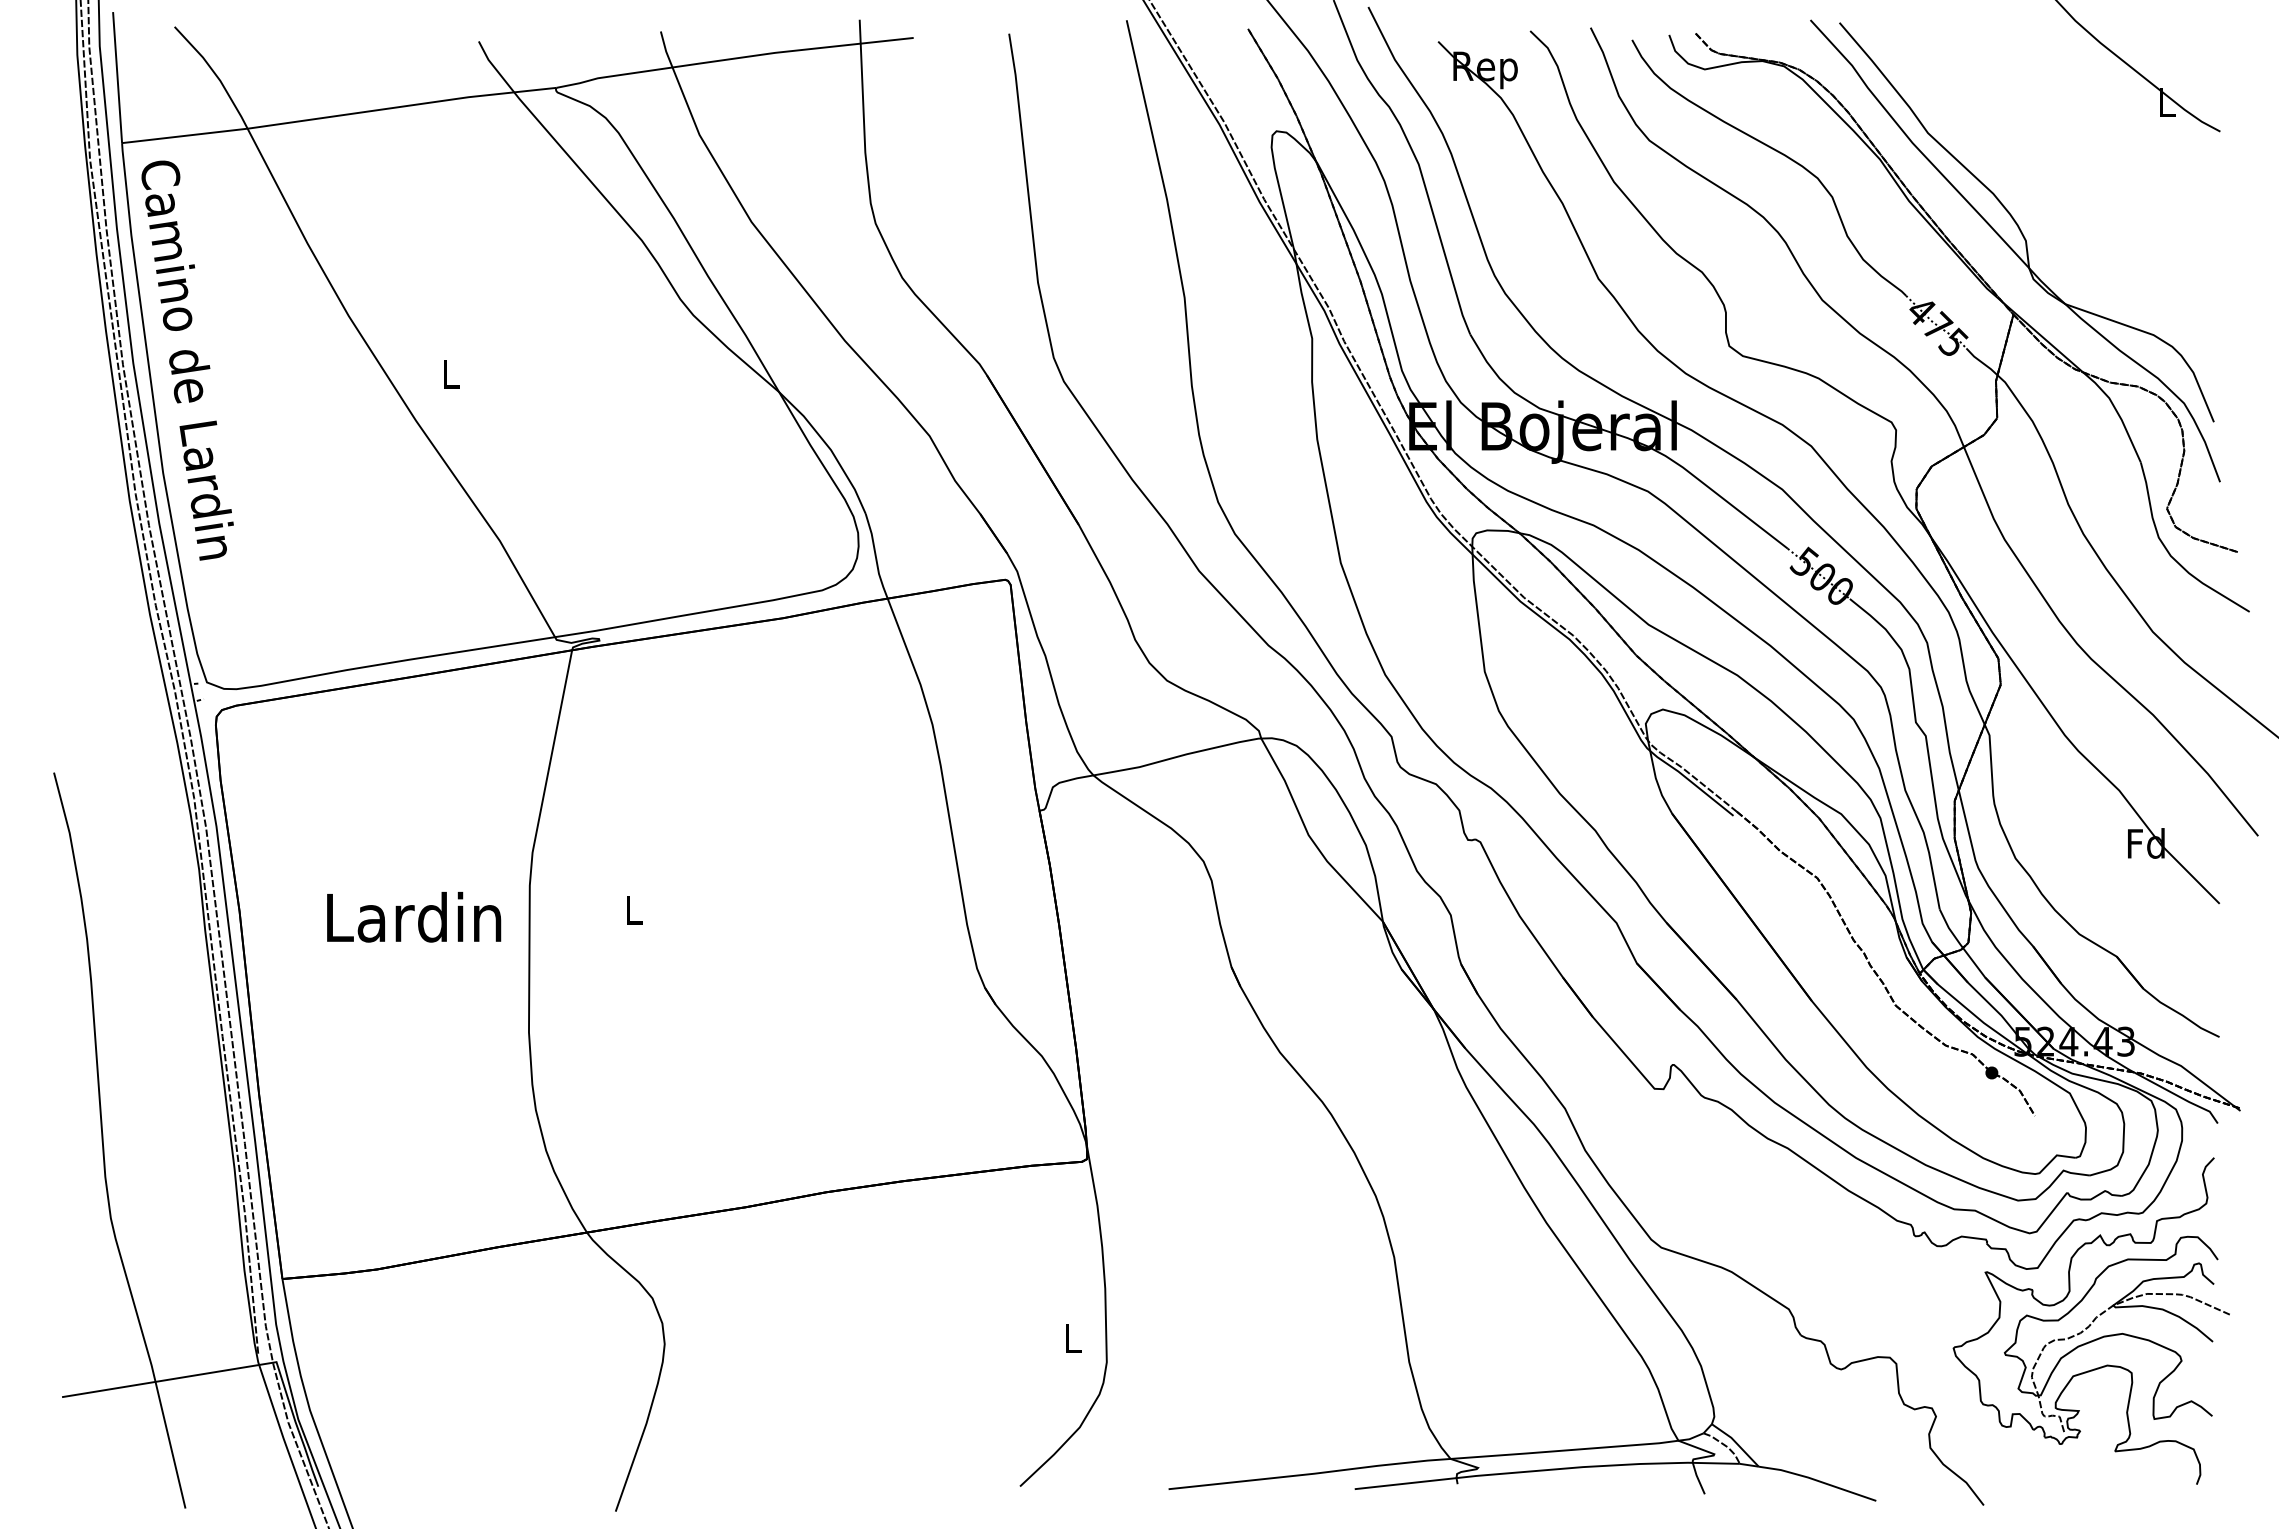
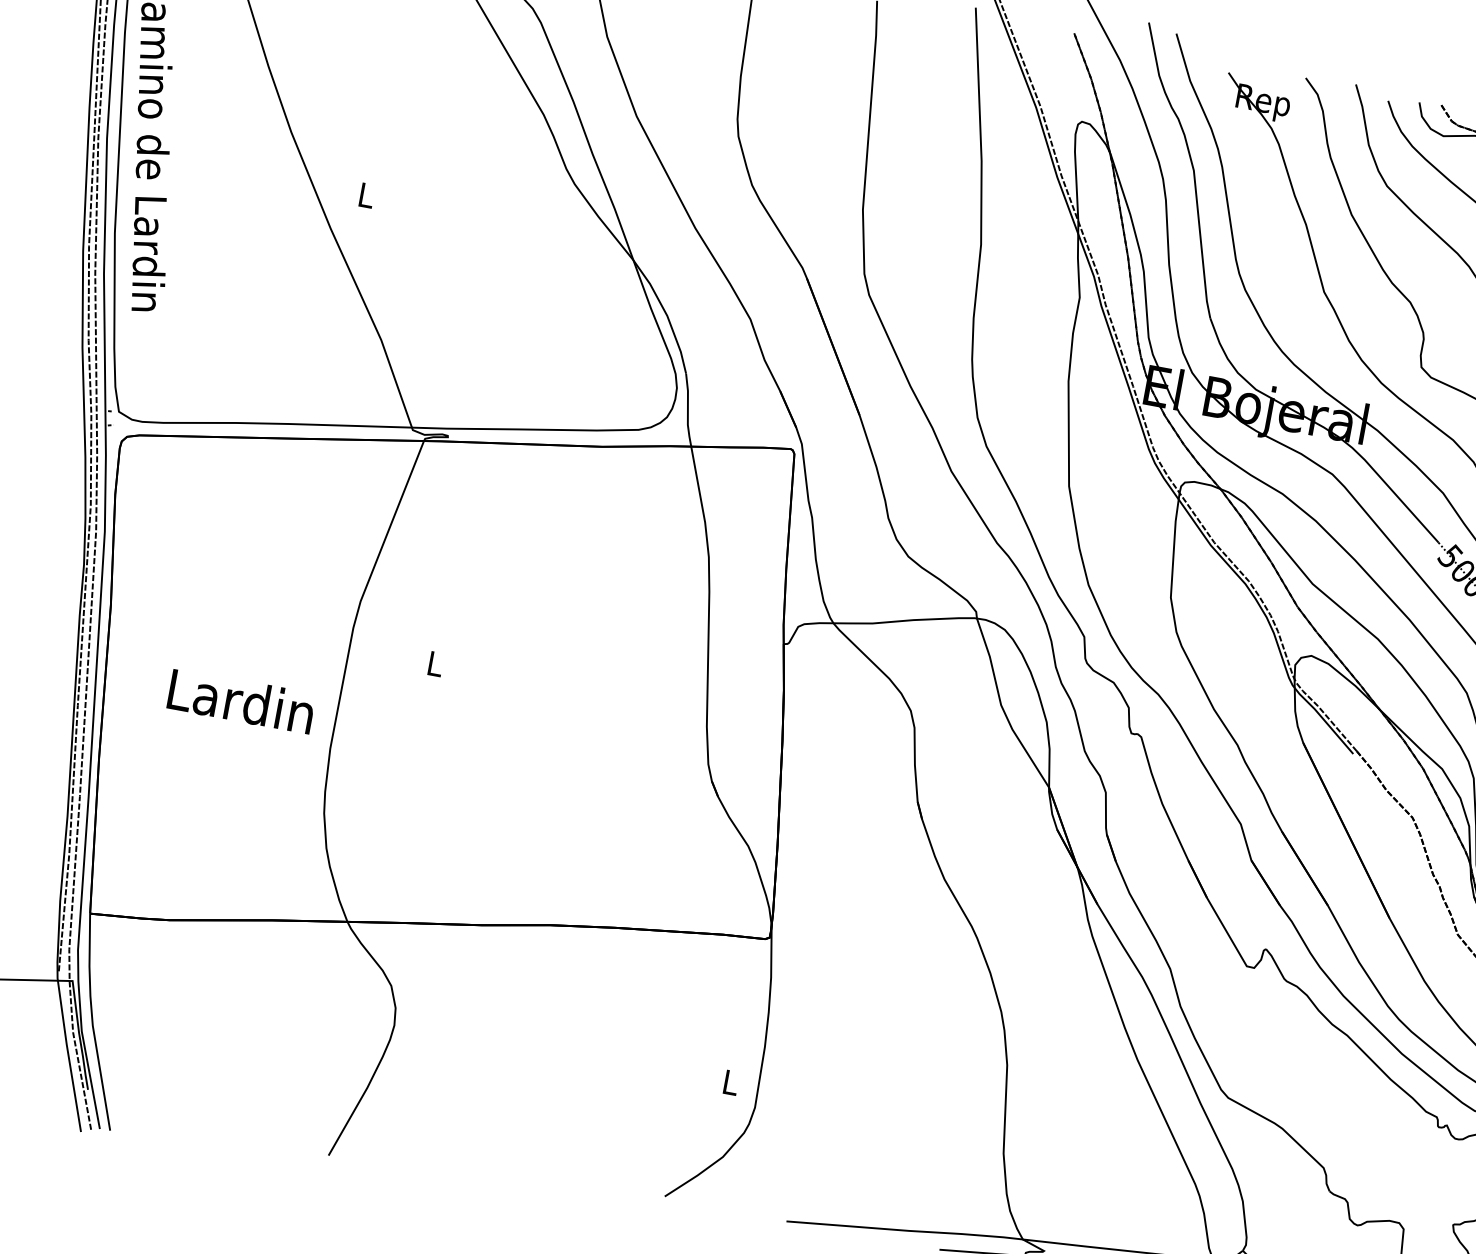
text: (414, 917) -> (241, 701), moved

